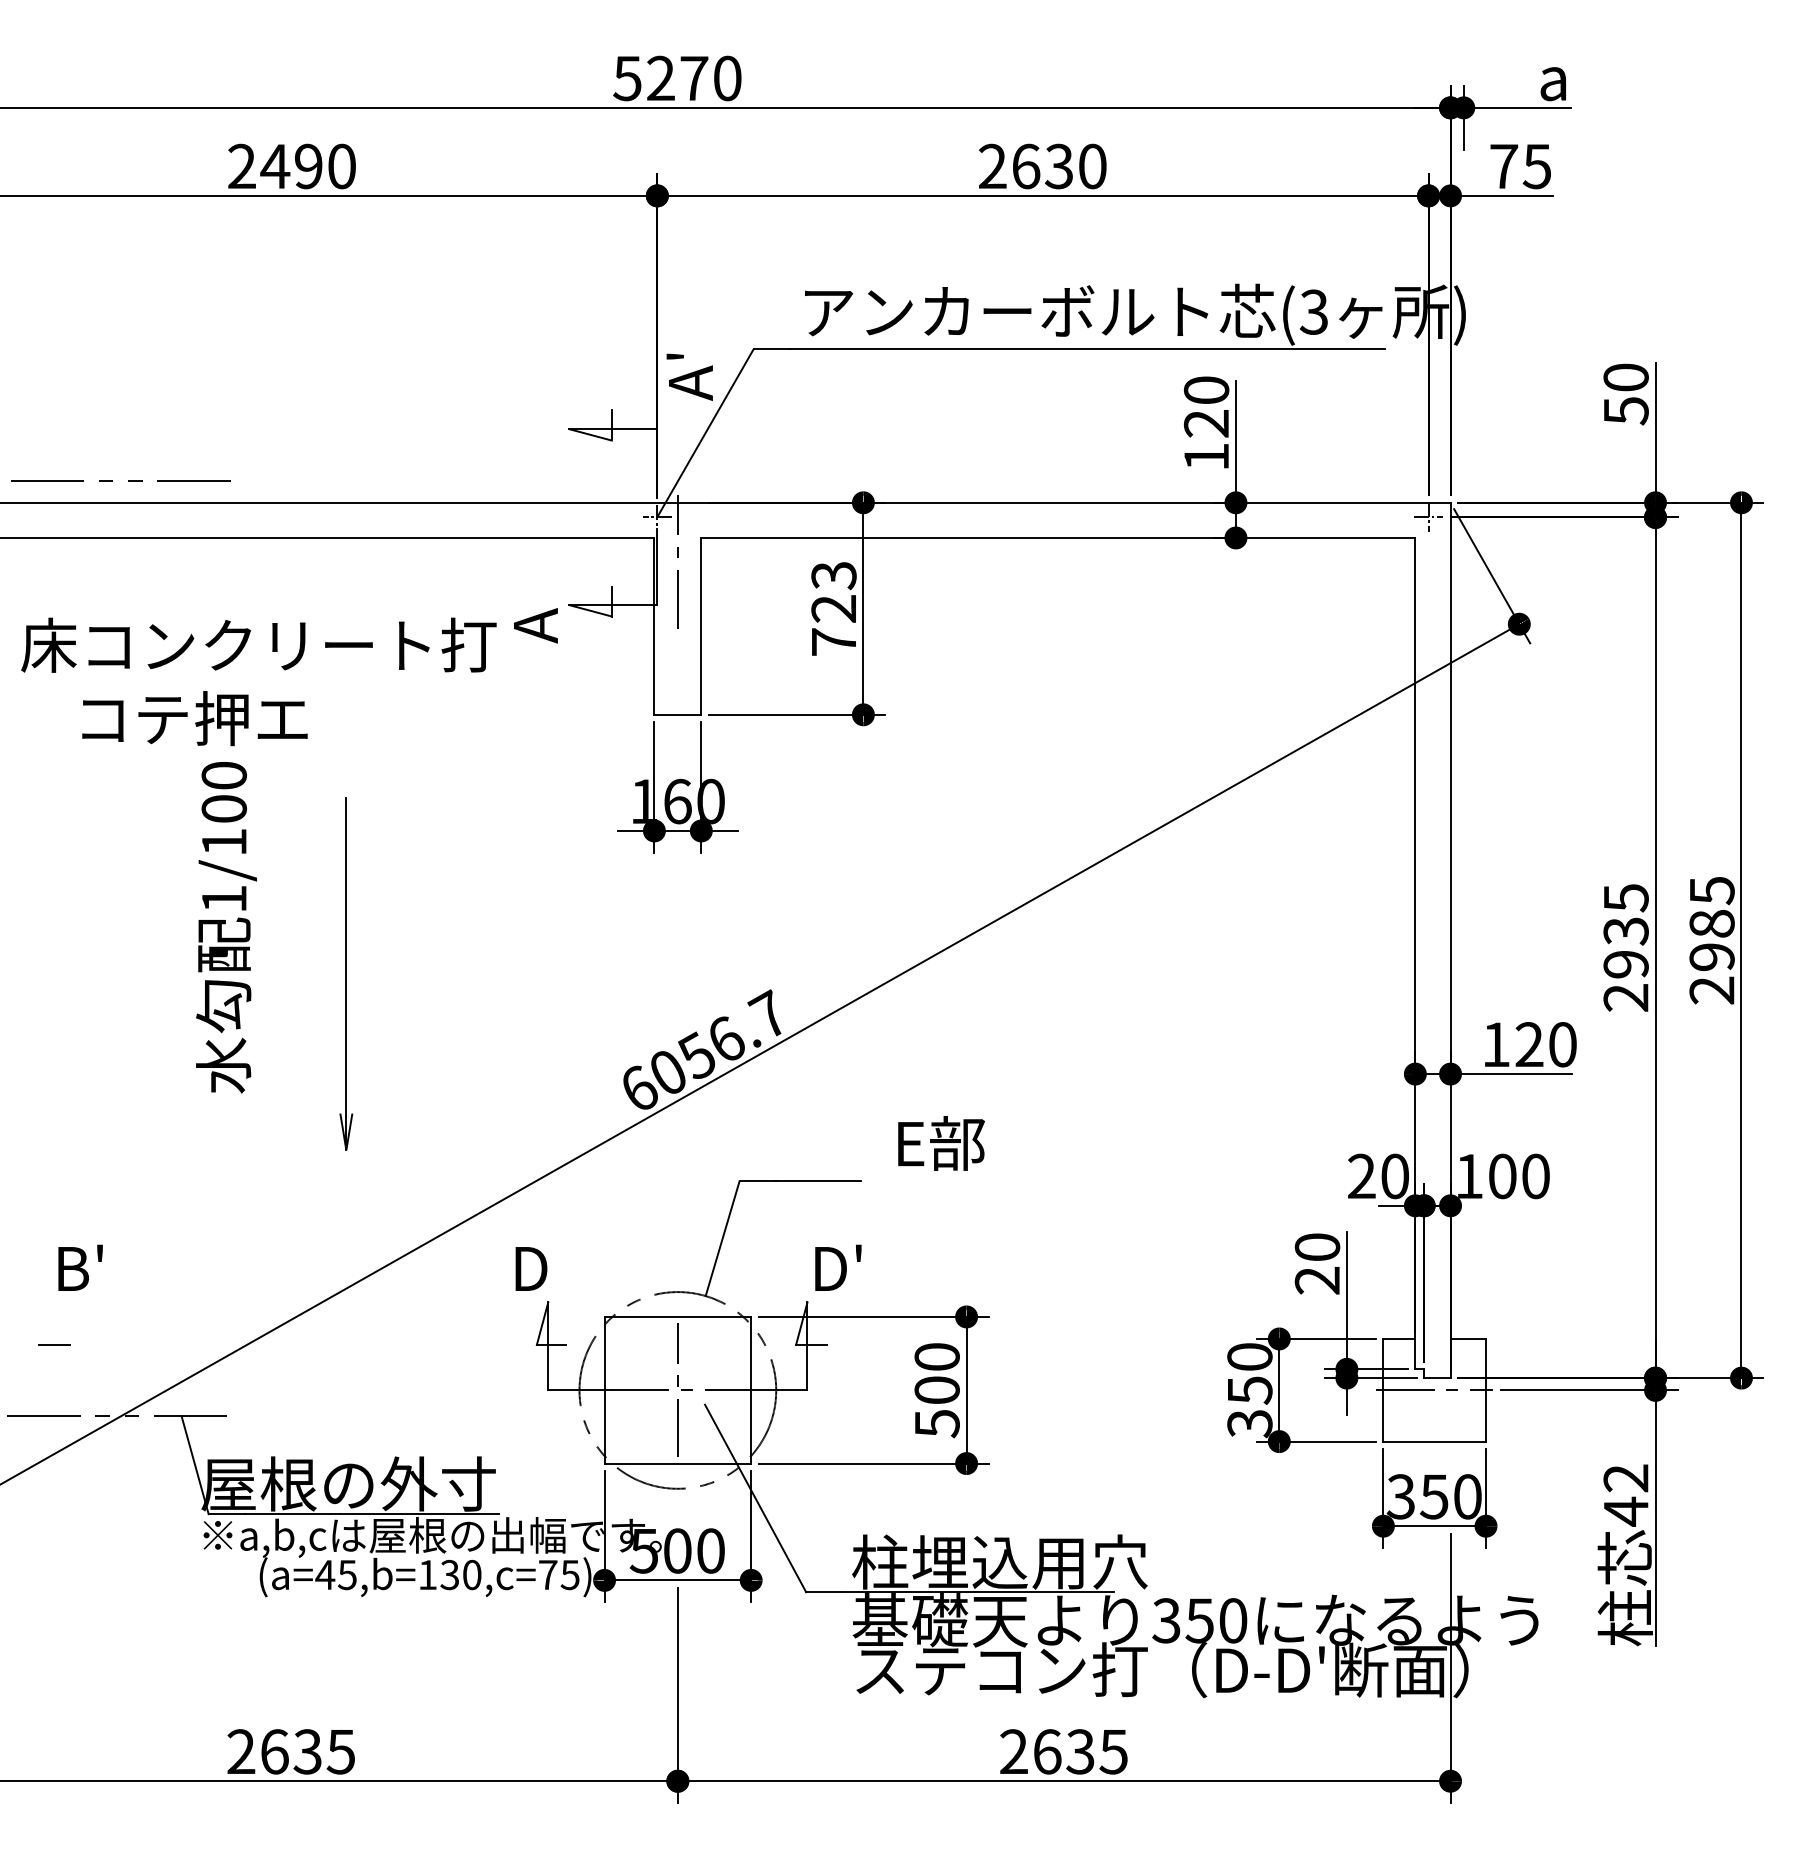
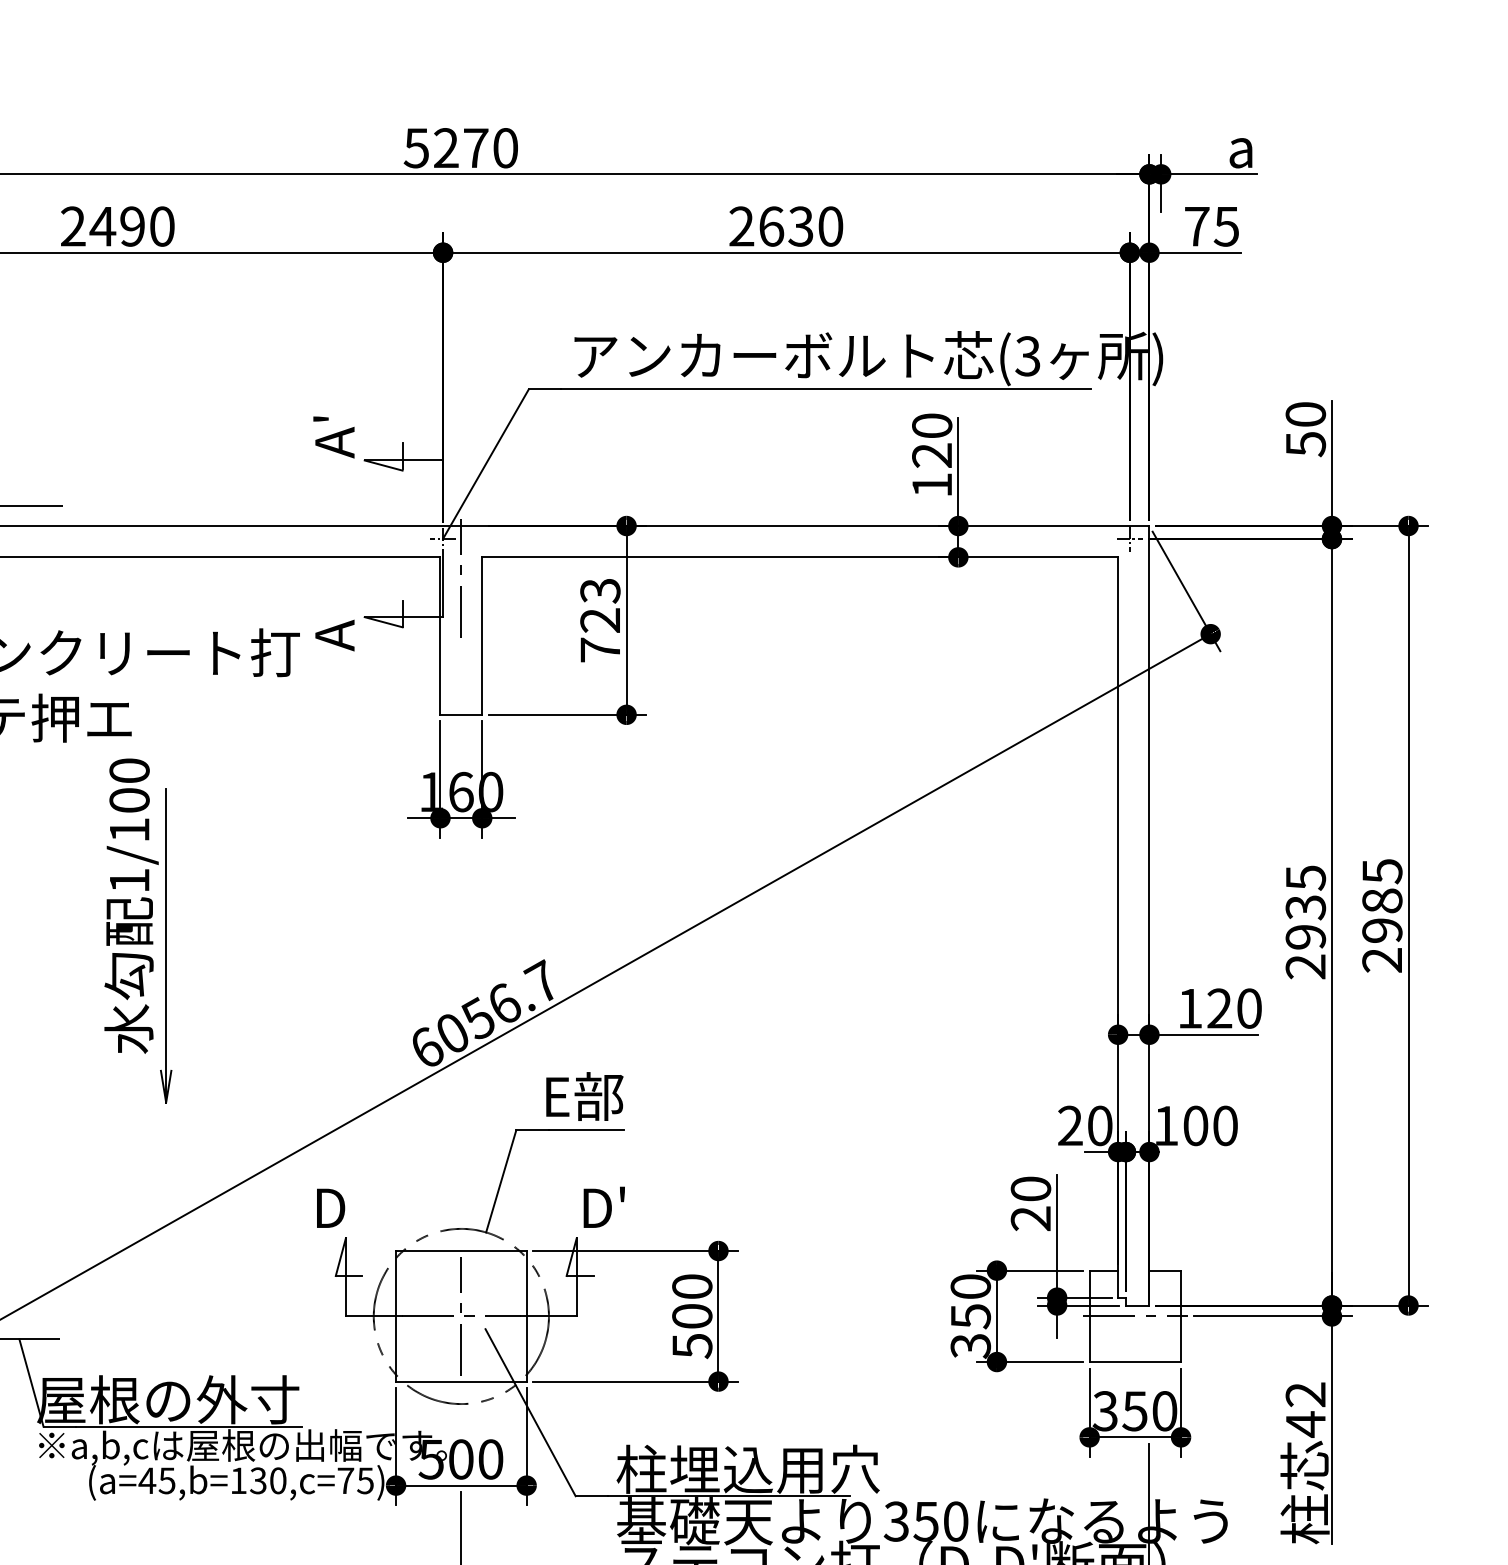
text: (689, 376) -> (333, 436), moved
text: (226, 927) -> (131, 906), moved
text: (941, 1143) -> (584, 1096), moved

